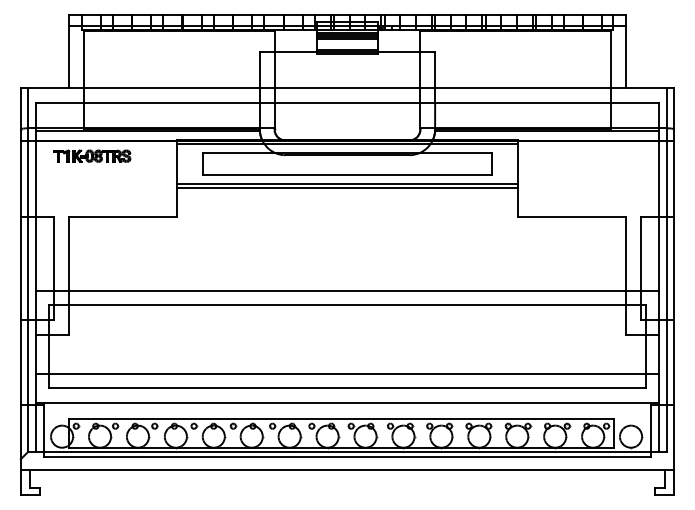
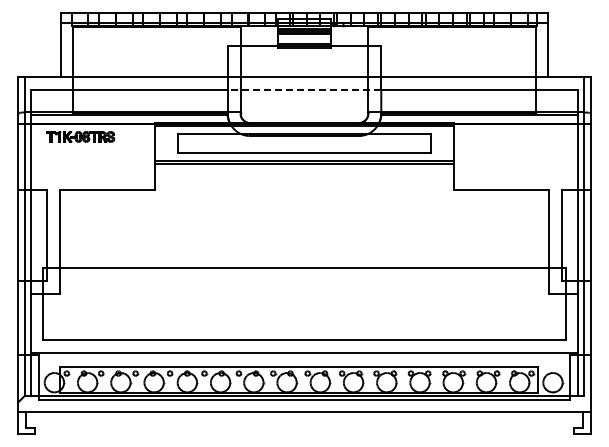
line: (347, 103) -> (304, 90), solid -> dashed
line: (347, 290) -> (304, 254), removed
line: (347, 373) -> (304, 327), removed

